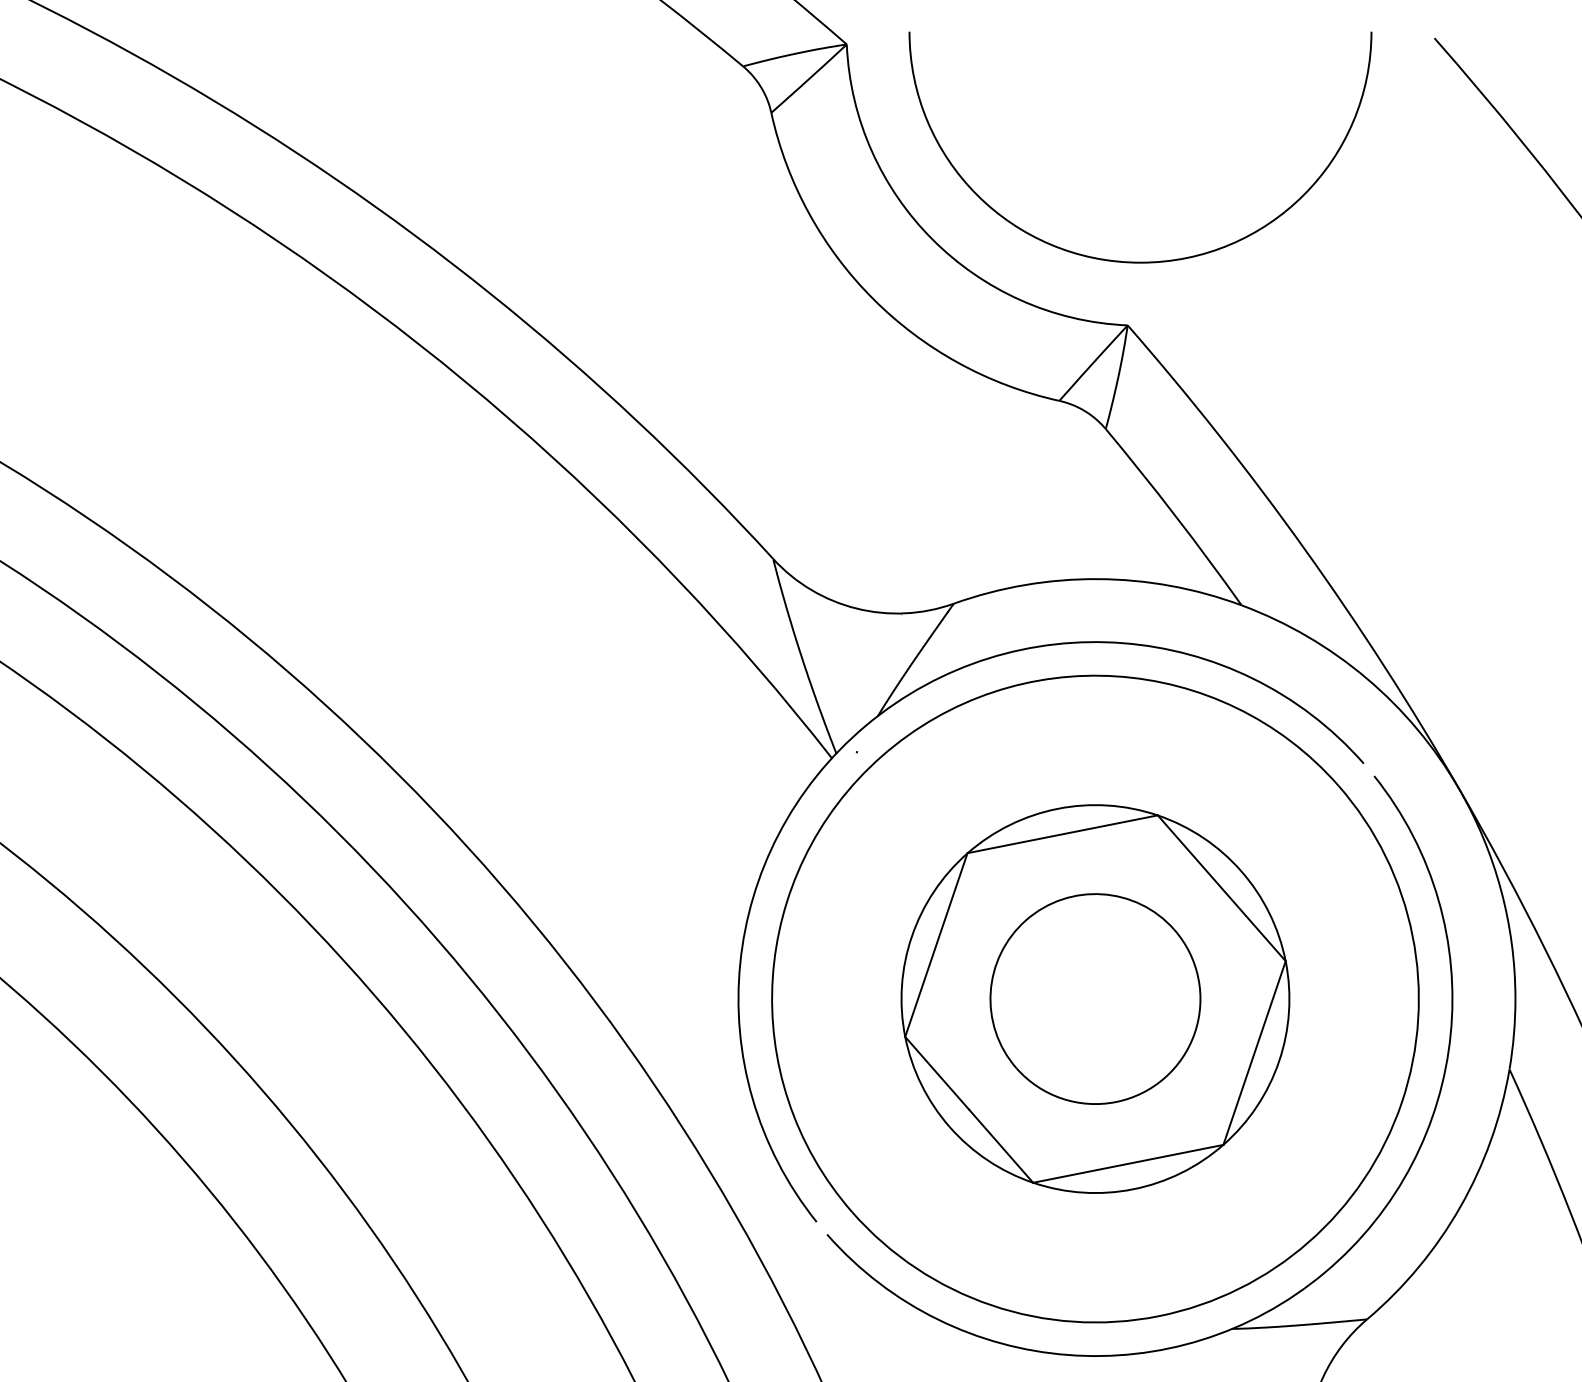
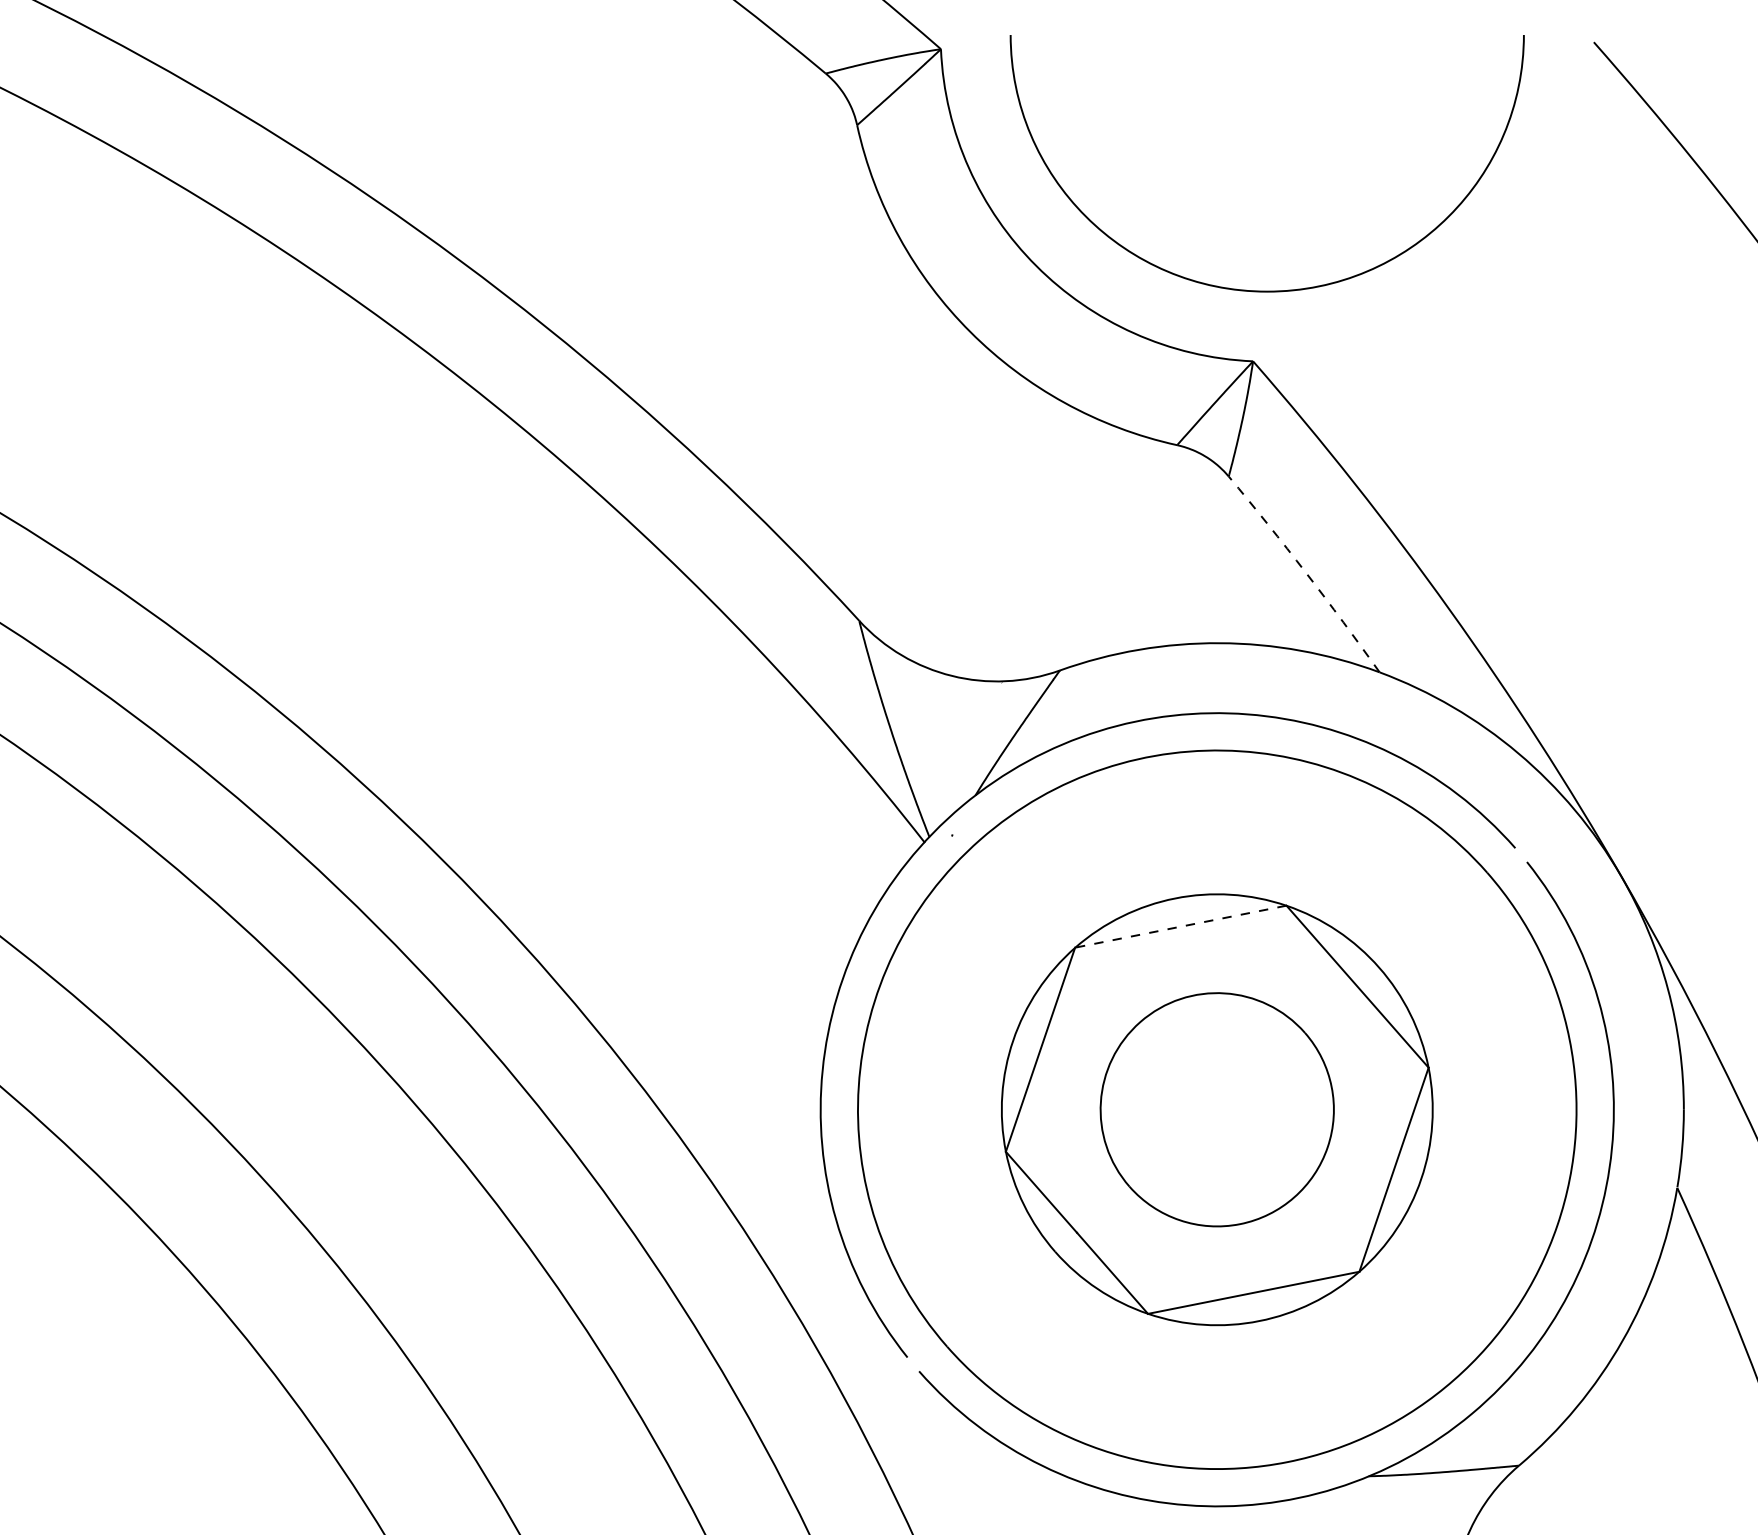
arc: (1175, 515) -> (1306, 572), solid -> dashed
line: (1062, 834) -> (1180, 926), solid -> dashed

